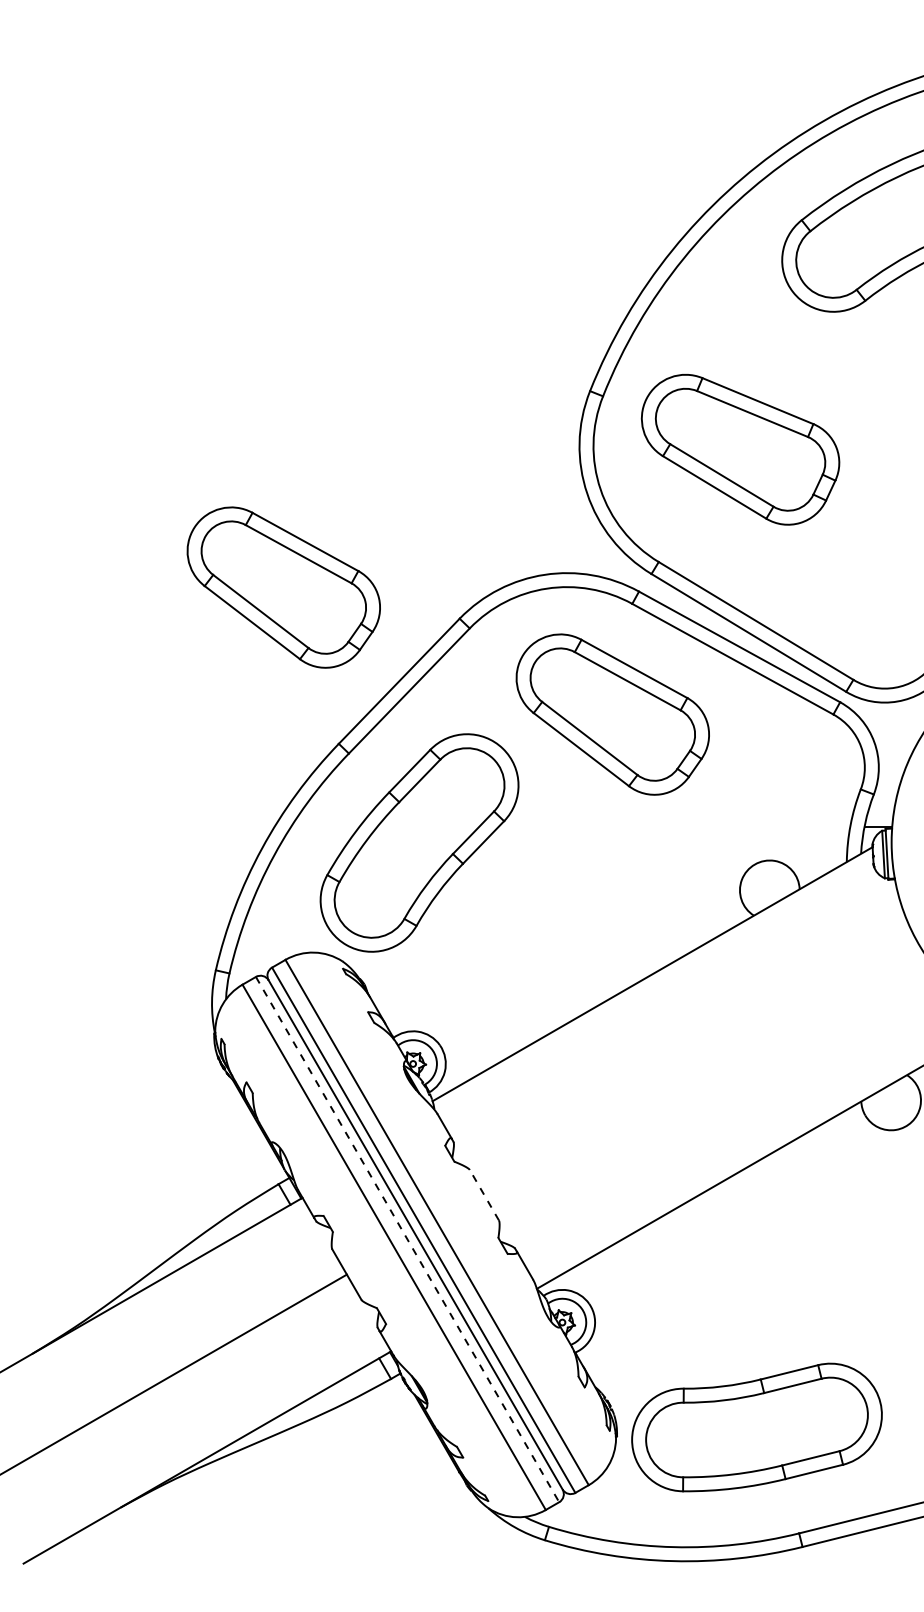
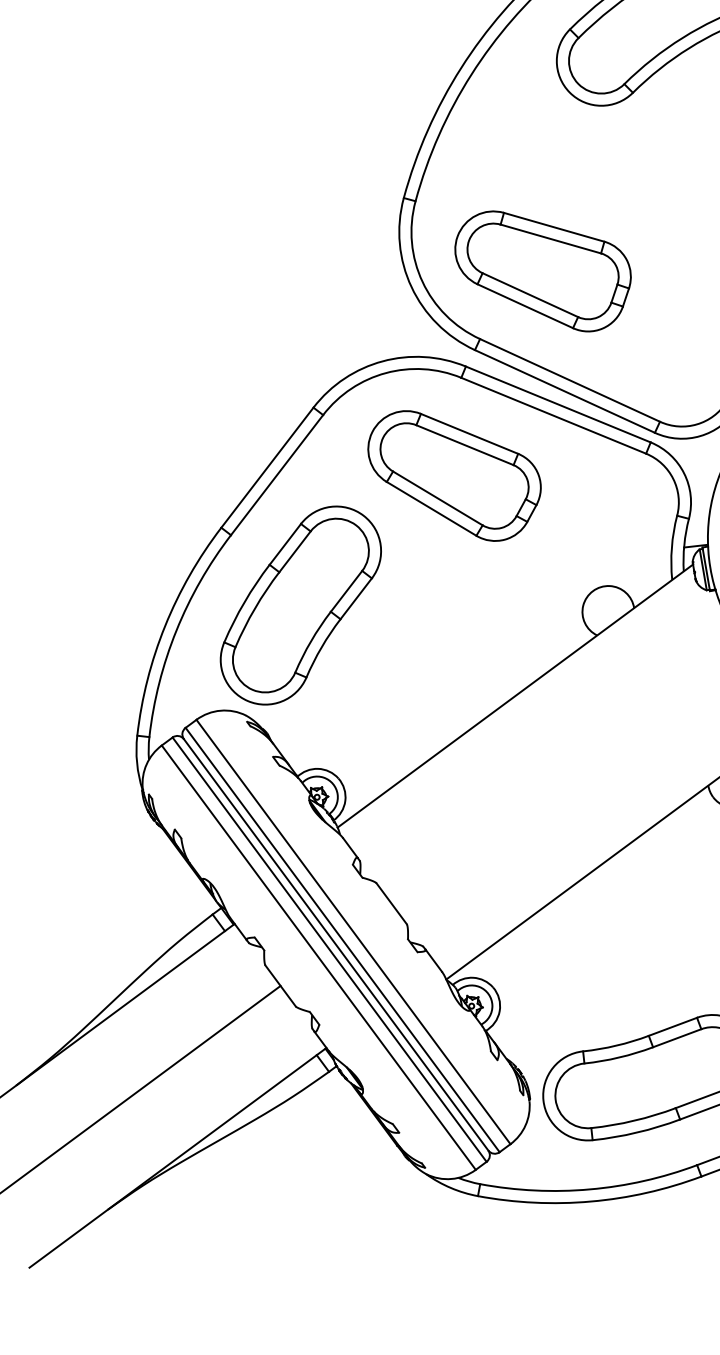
part: (740, 449) -> (543, 270), moved
part: (283, 587) -> (158, 398), removed
line: (484, 1194) -> (391, 903), dashed -> solid
line: (407, 1240) -> (329, 950), dashed -> solid

